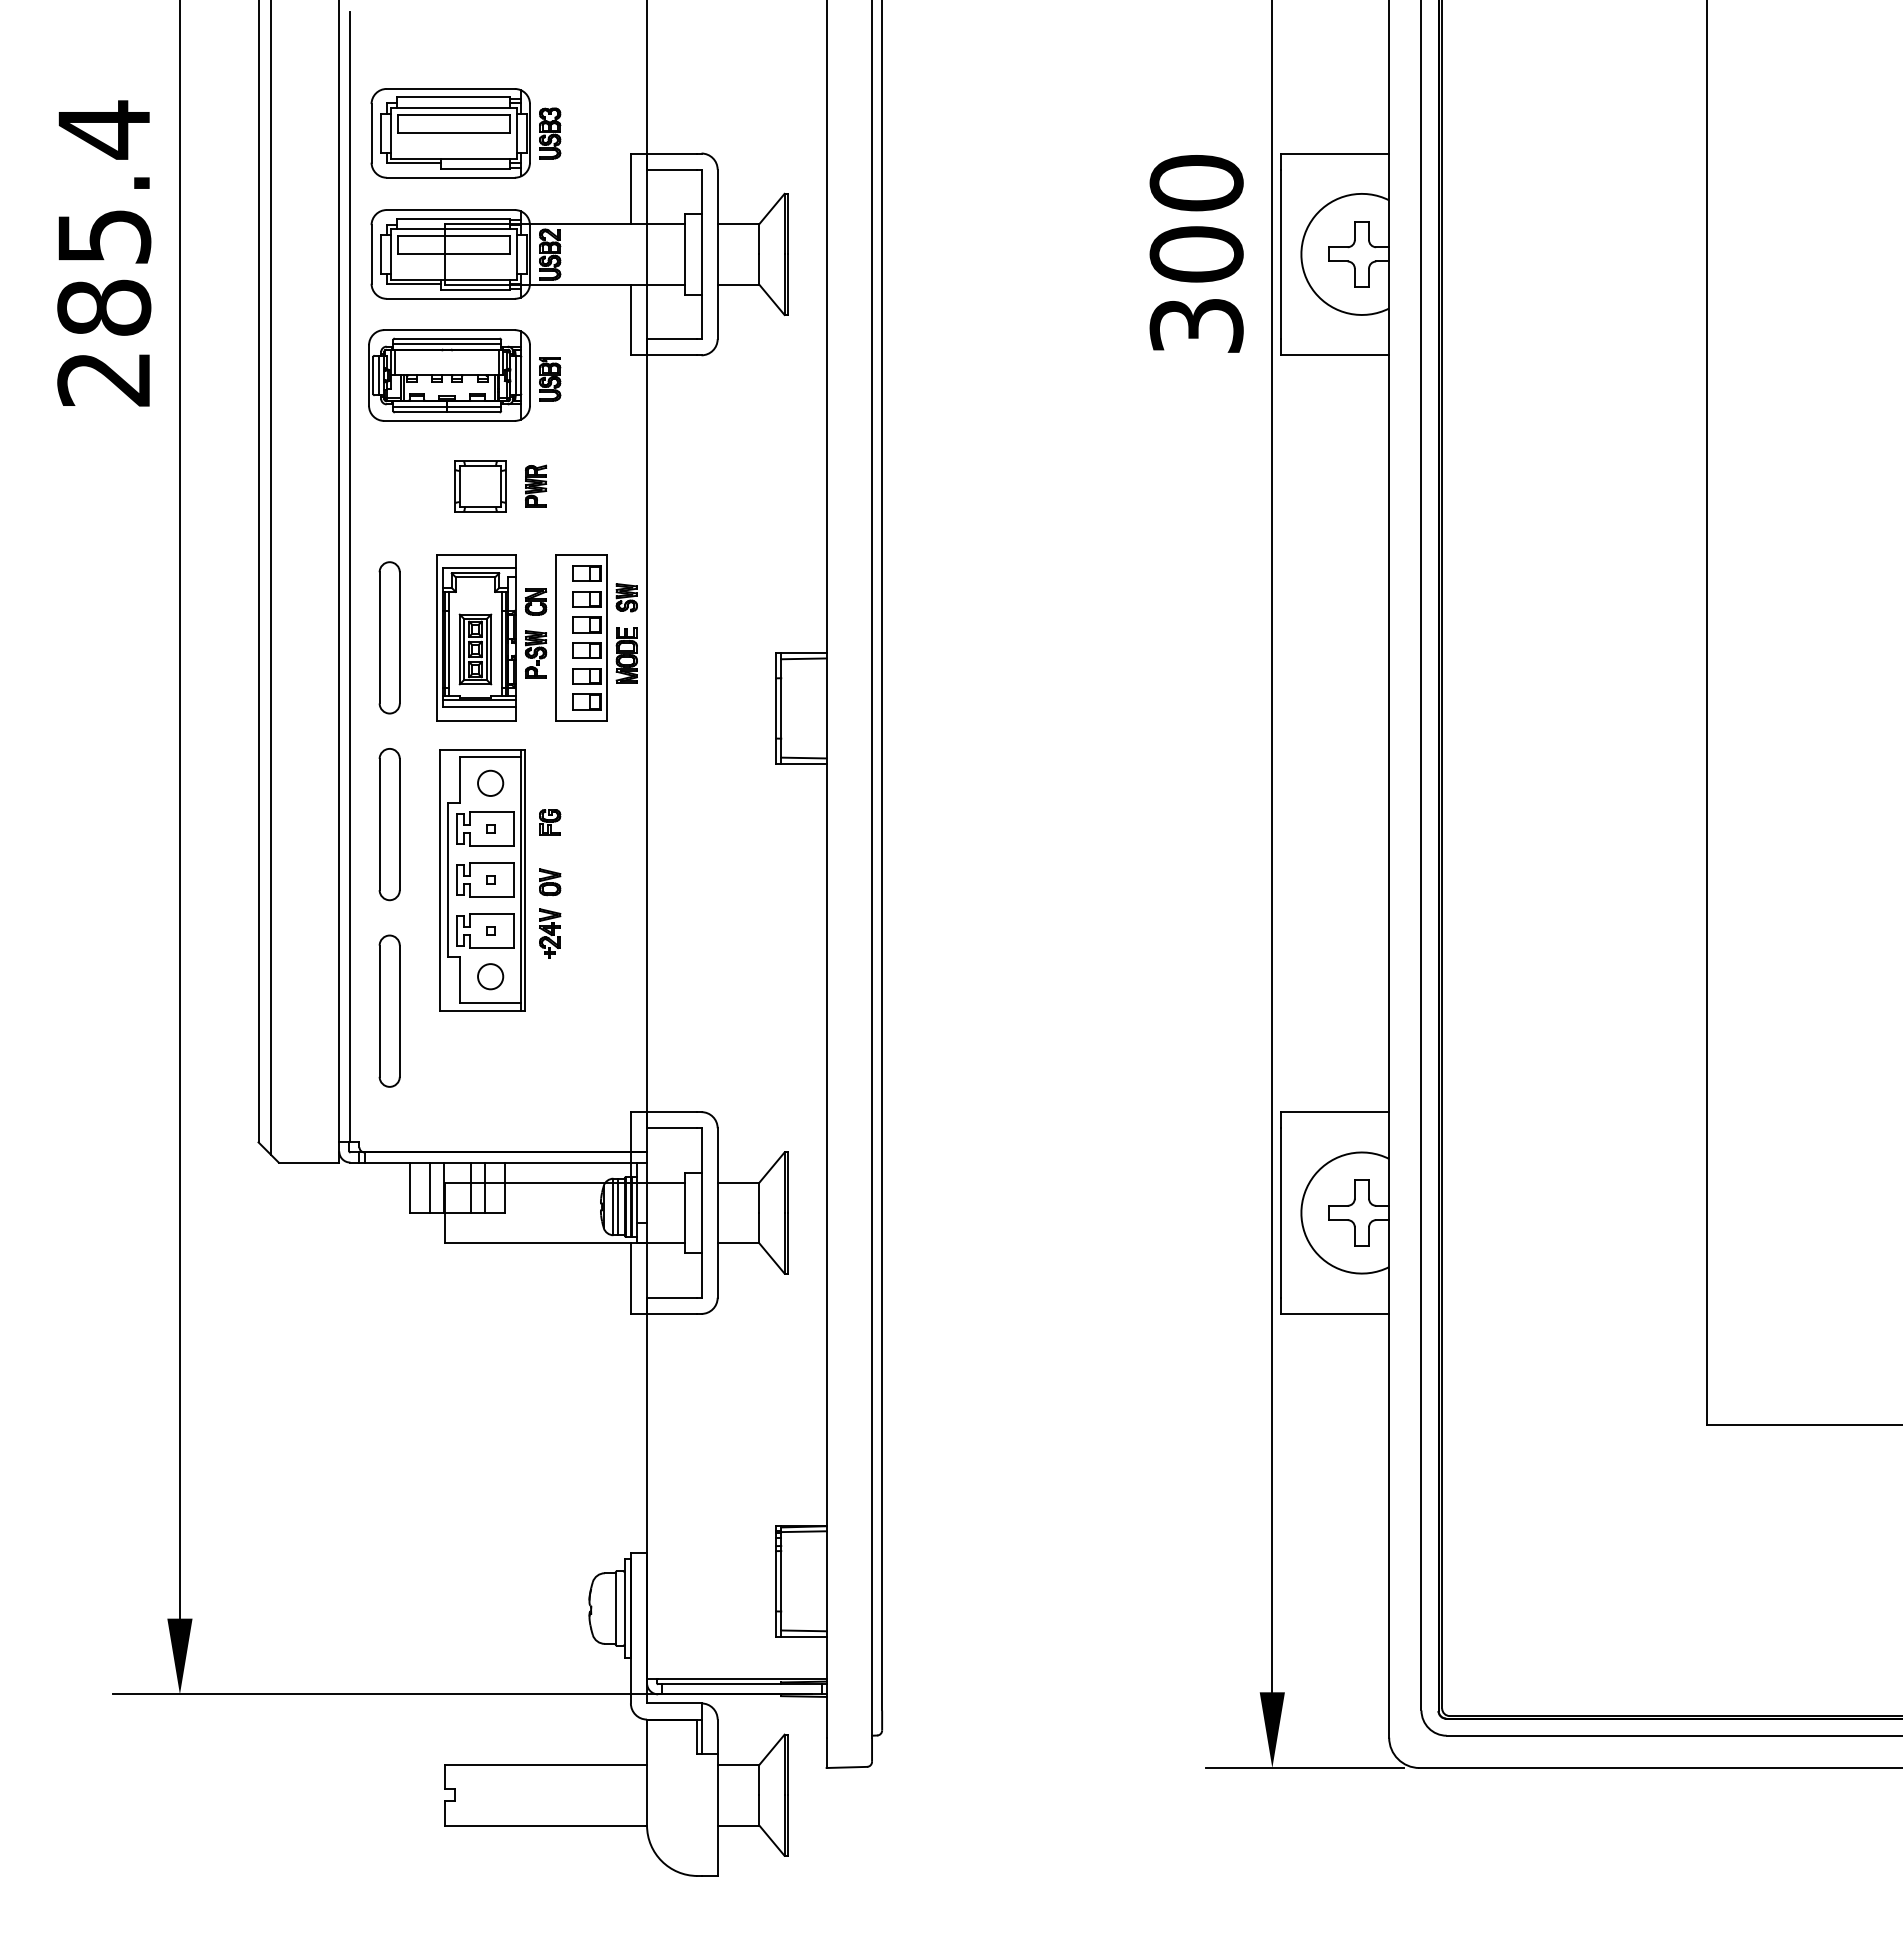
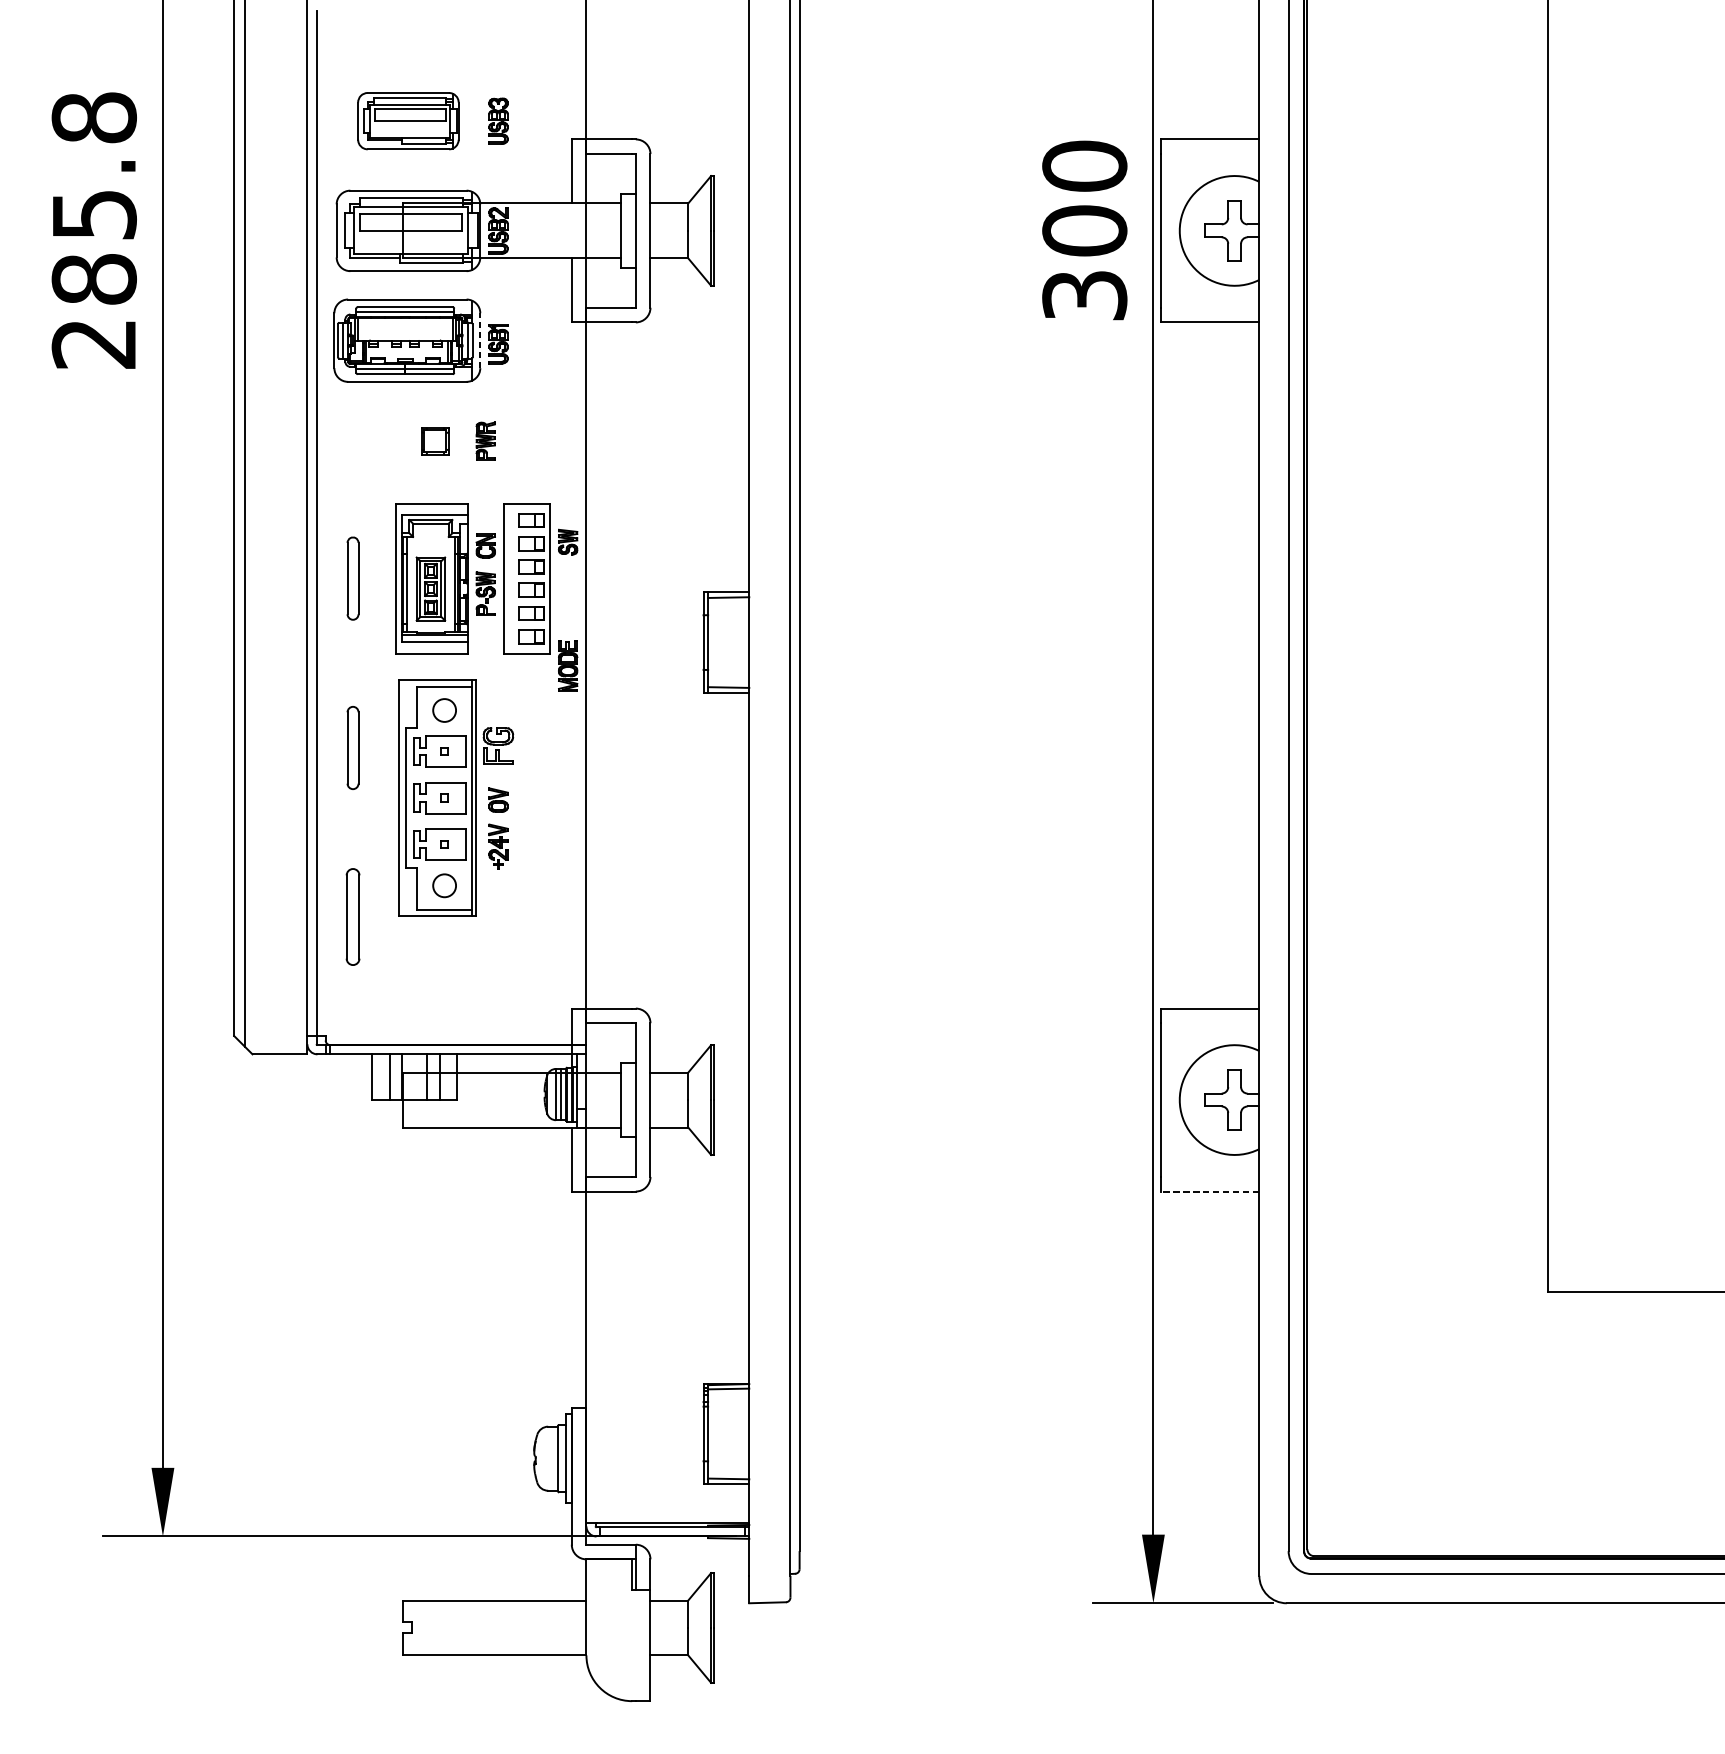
text: (104, 129) -> (94, 117), 285.4 -> 285.8
part: (450, 133) -> (408, 121), size x0.7
line: (529, 375) -> (479, 340), solid -> dashed
part: (480, 486) -> (435, 441), size x0.6
part: (389, 637) -> (352, 578), size x0.6
part: (626, 655) -> (567, 666), moved
part: (550, 822) -> (498, 745), size x1.6
part: (389, 824) -> (352, 747), size x0.6
part: (389, 1010) -> (352, 916), size x0.7
line: (1335, 1313) -> (1210, 1191), solid -> dashed

